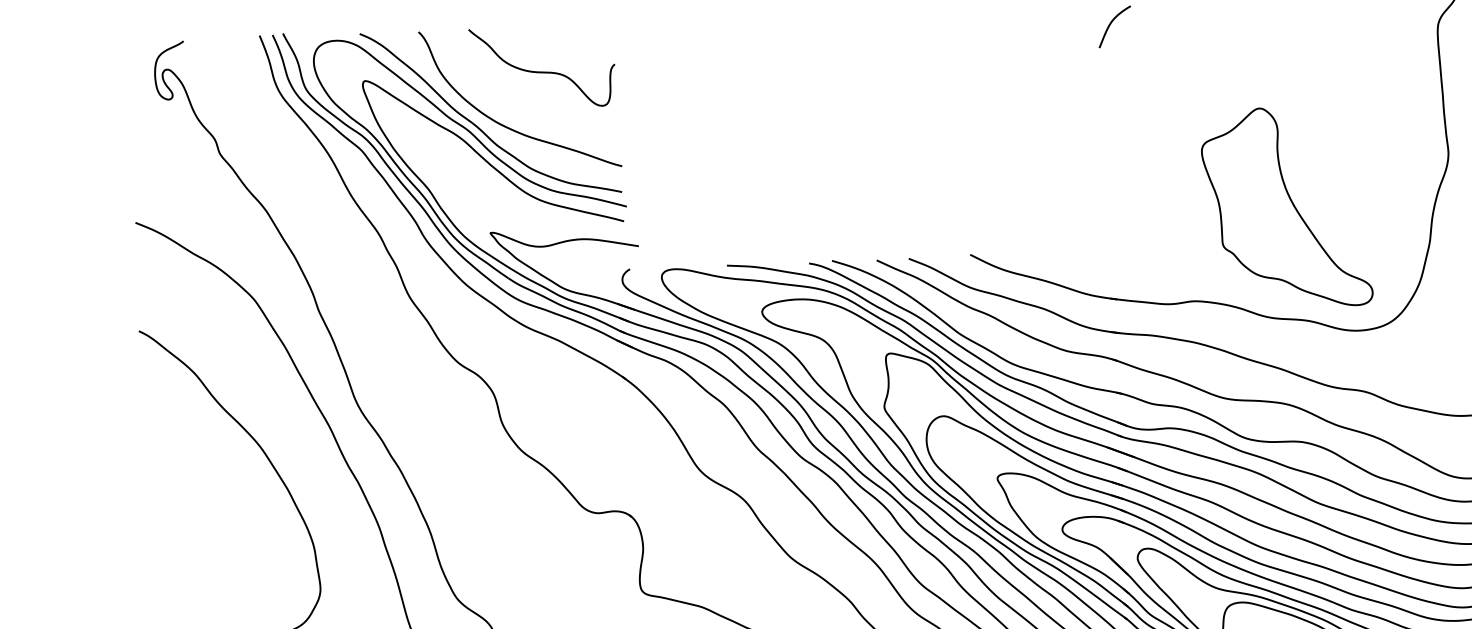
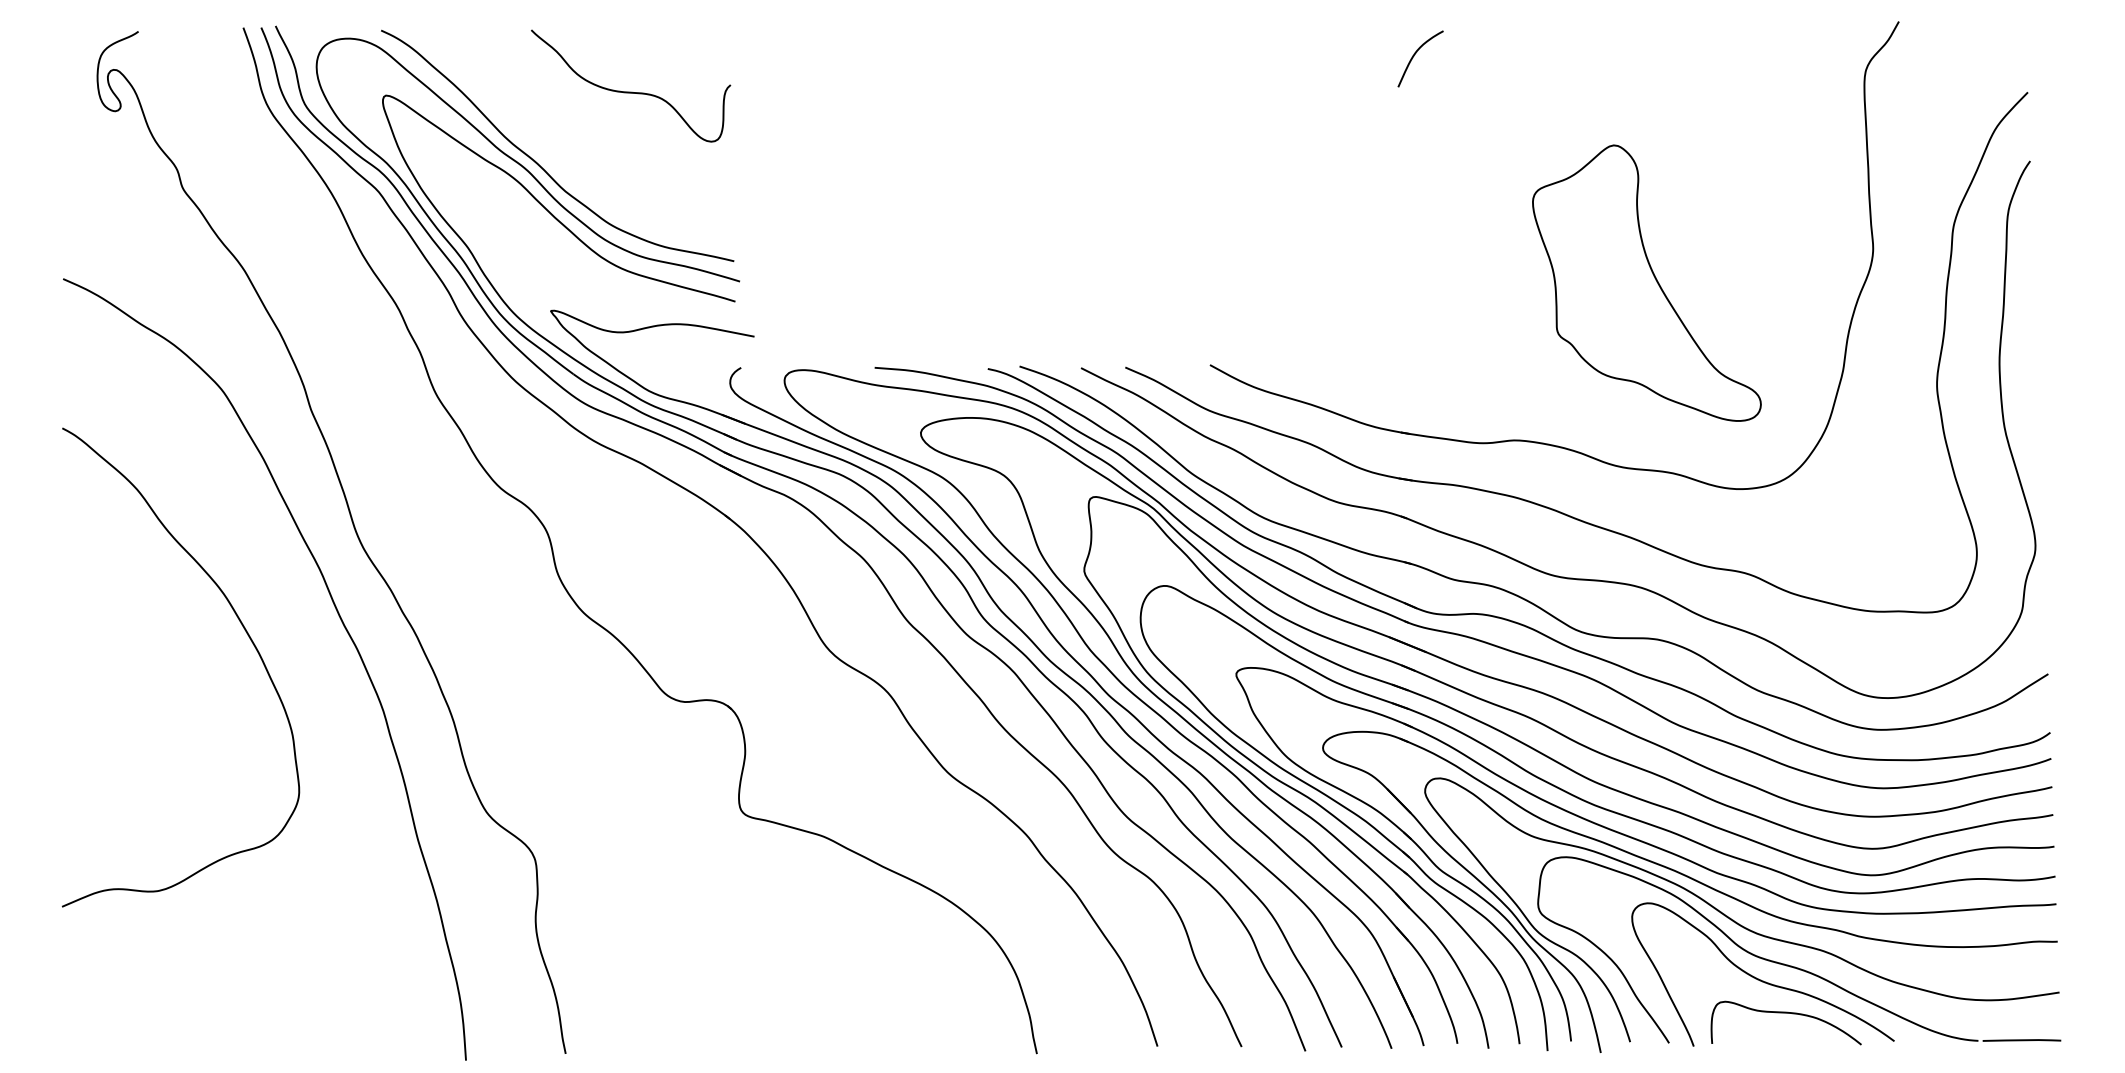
curve: (507, 126) -> (579, 165), removed
part: (1286, 207) -> (1646, 282), moved

